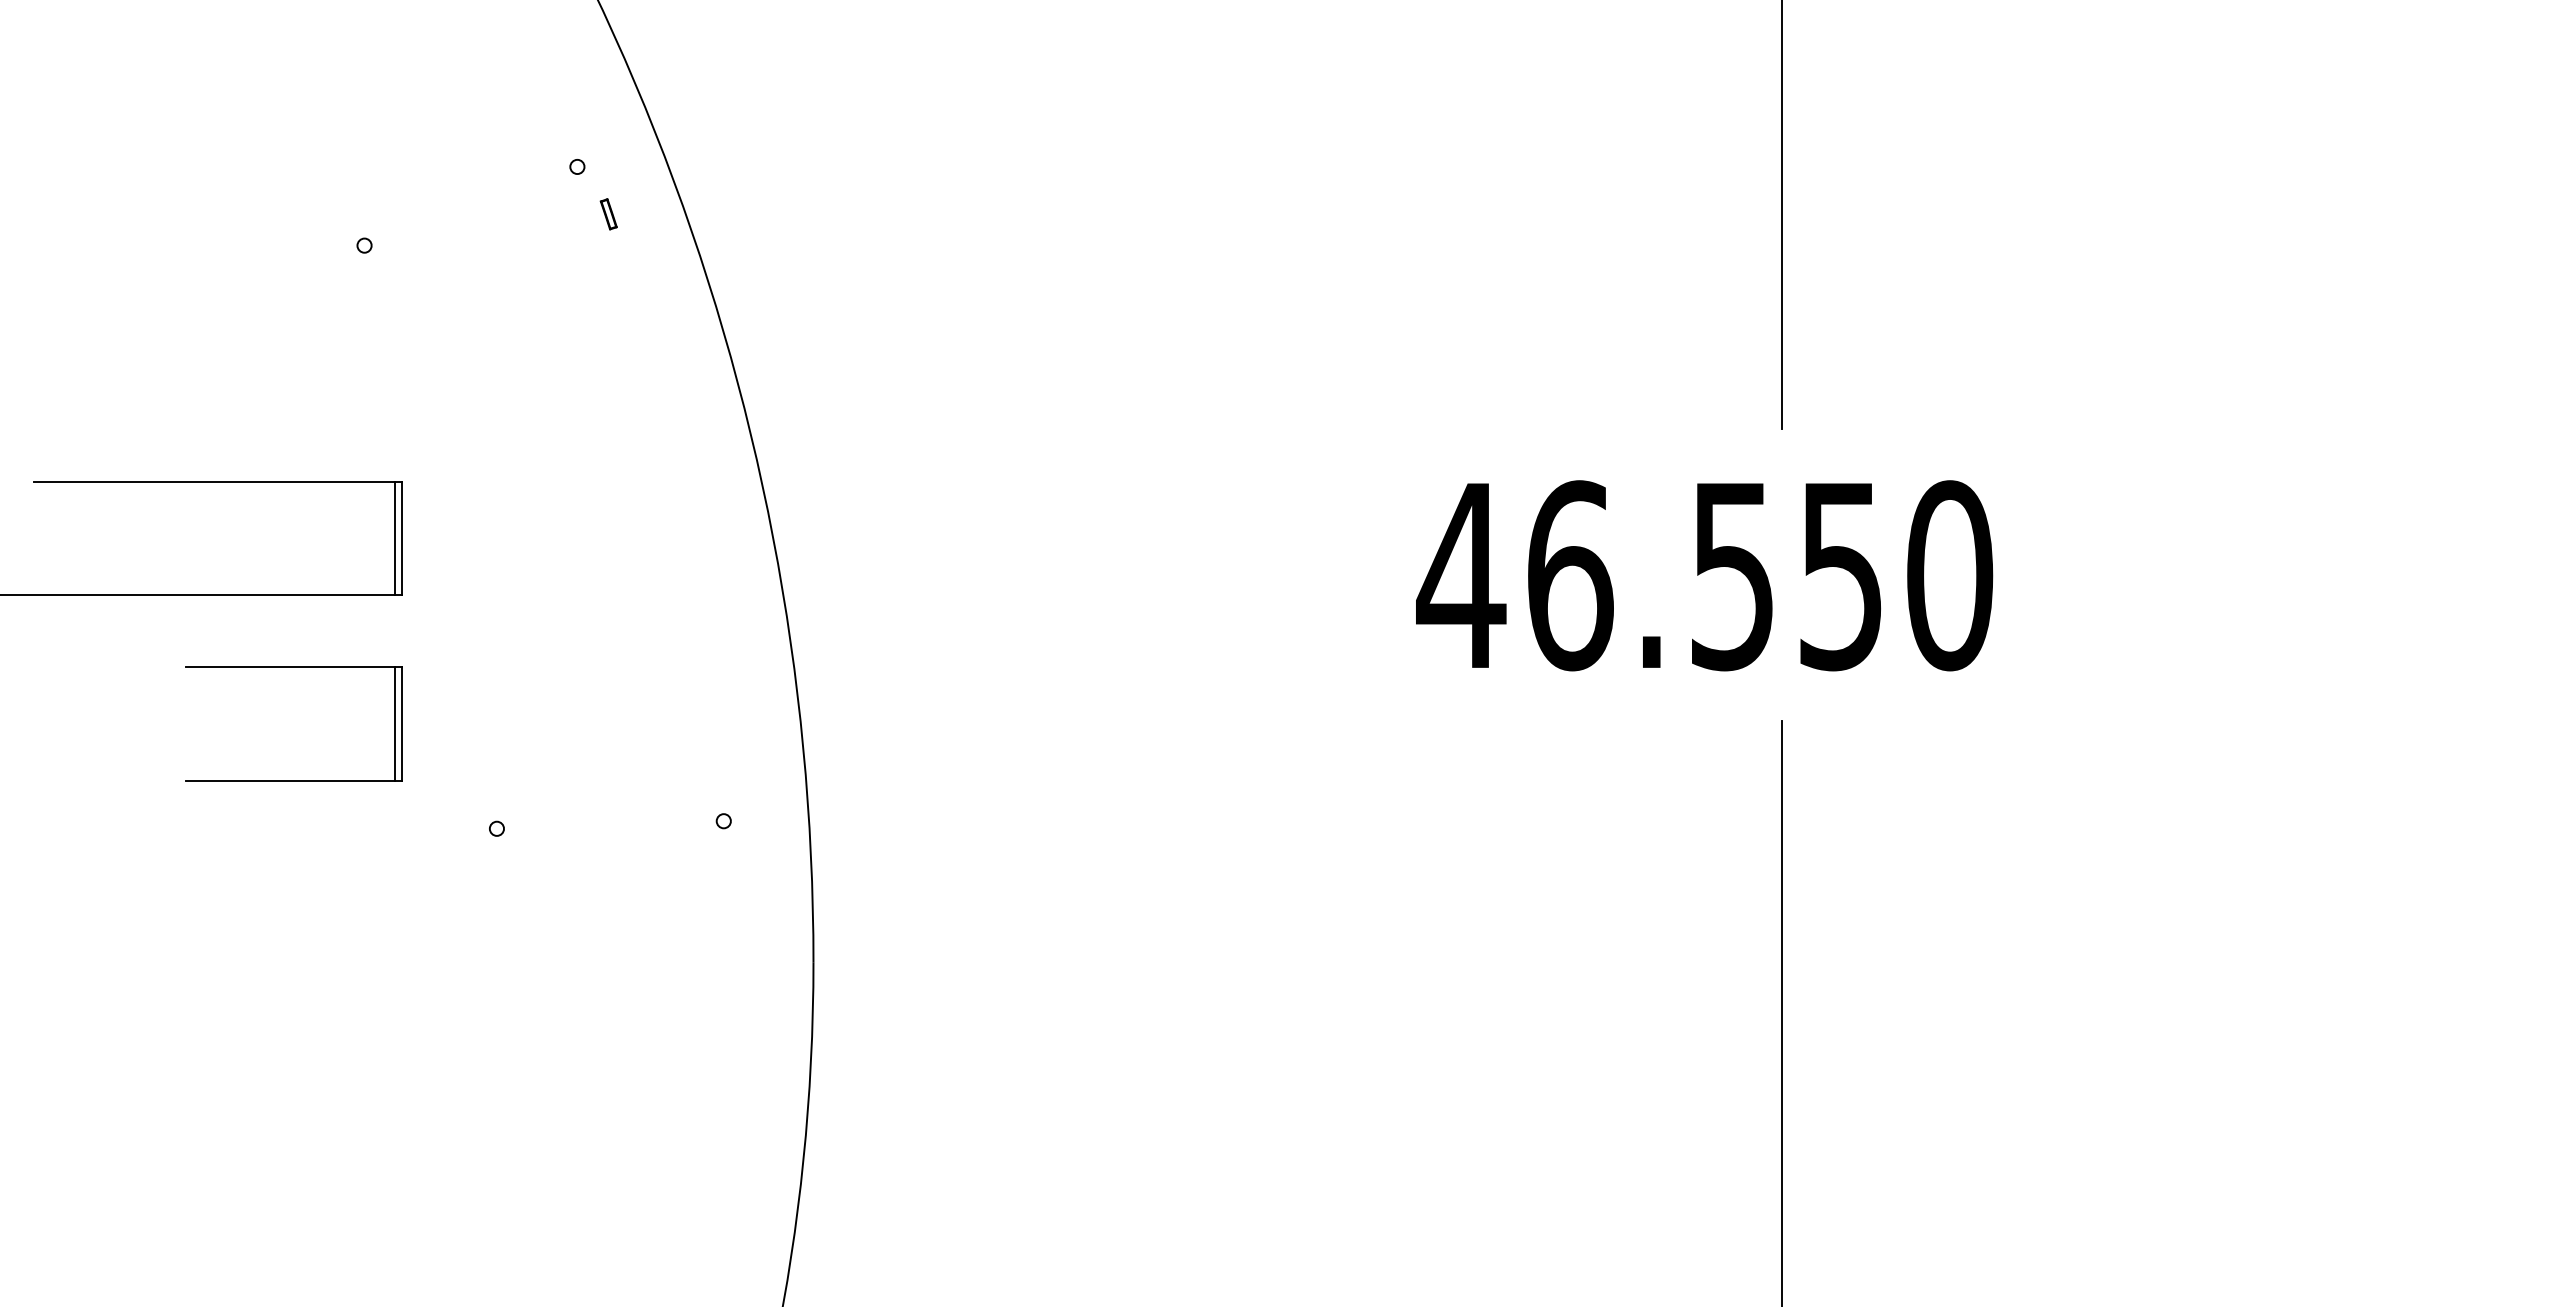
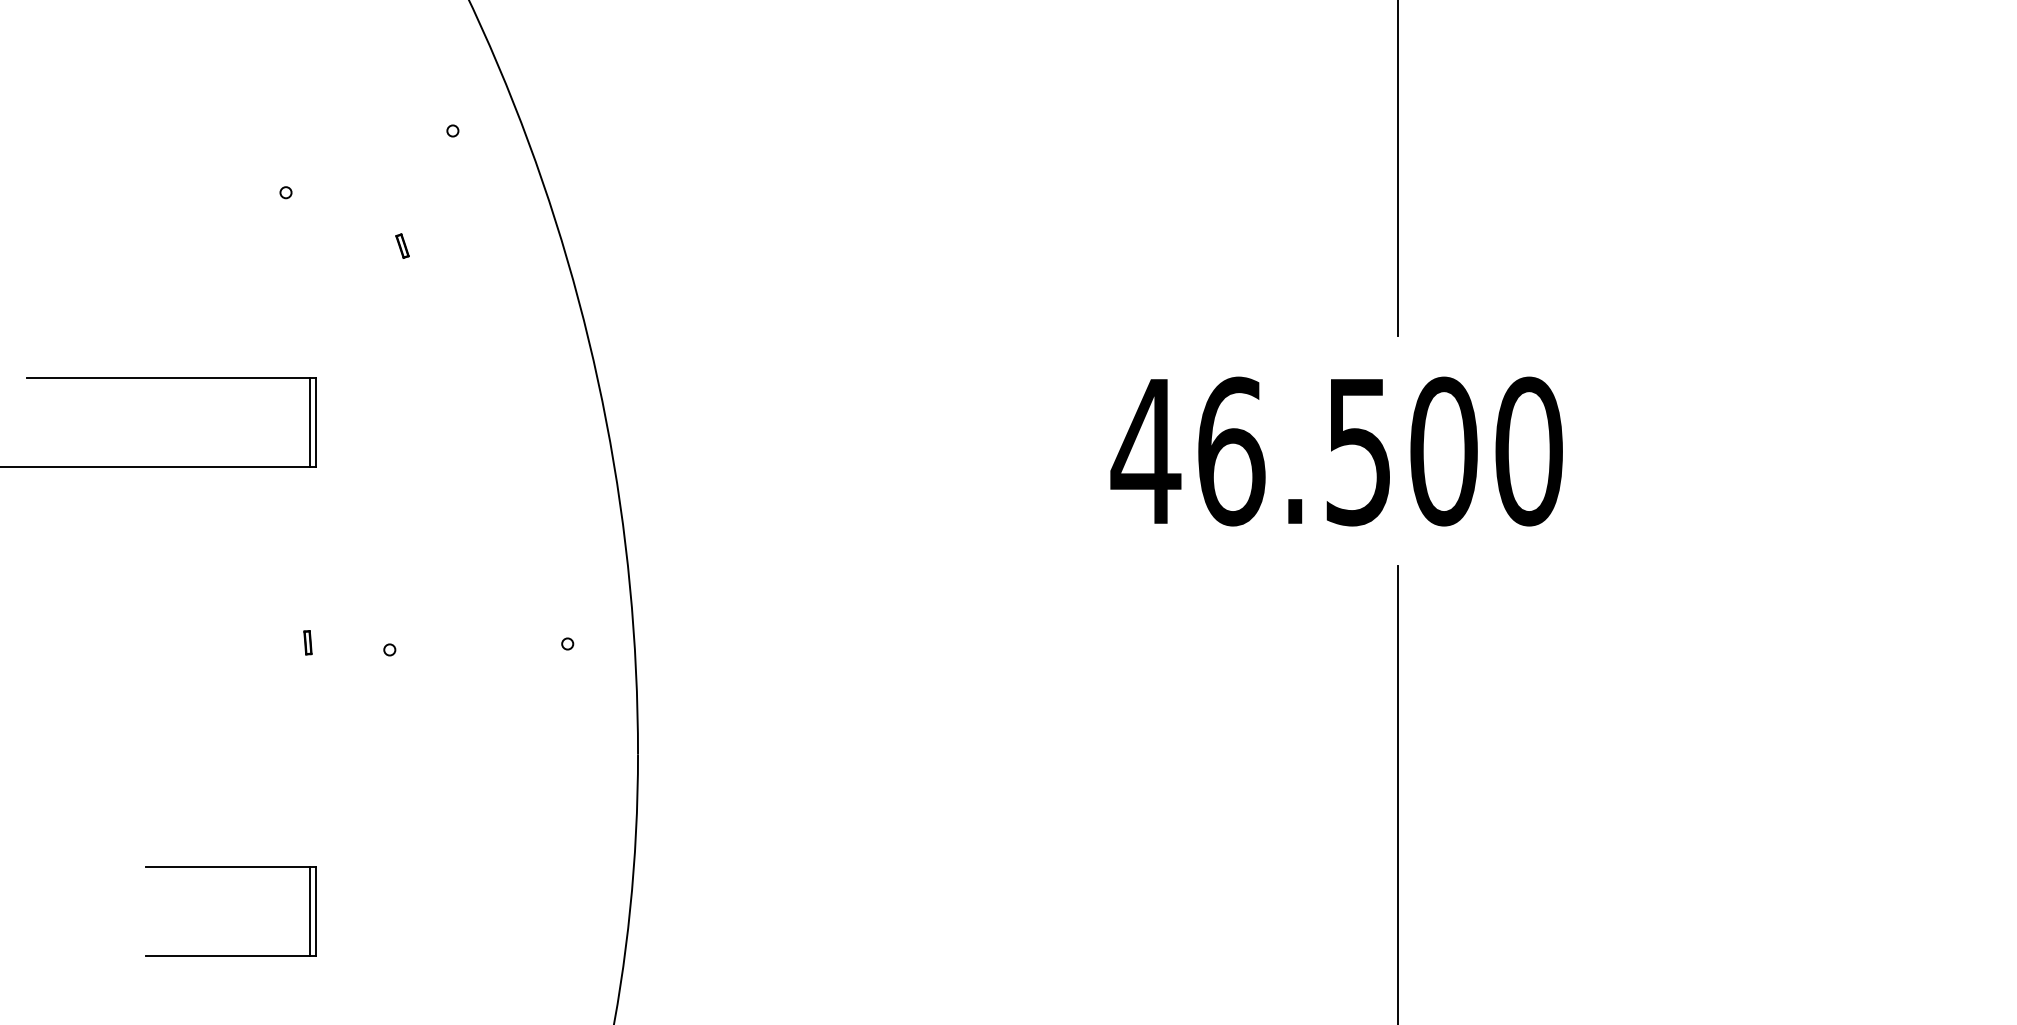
part: (608, 213) -> (402, 245), moved
text: (1840, 575) -> (1443, 451), 46.550 -> 46.500
part: (293, 667) -> (230, 867), moved
part: (391, 819) -> (307, 642), added

